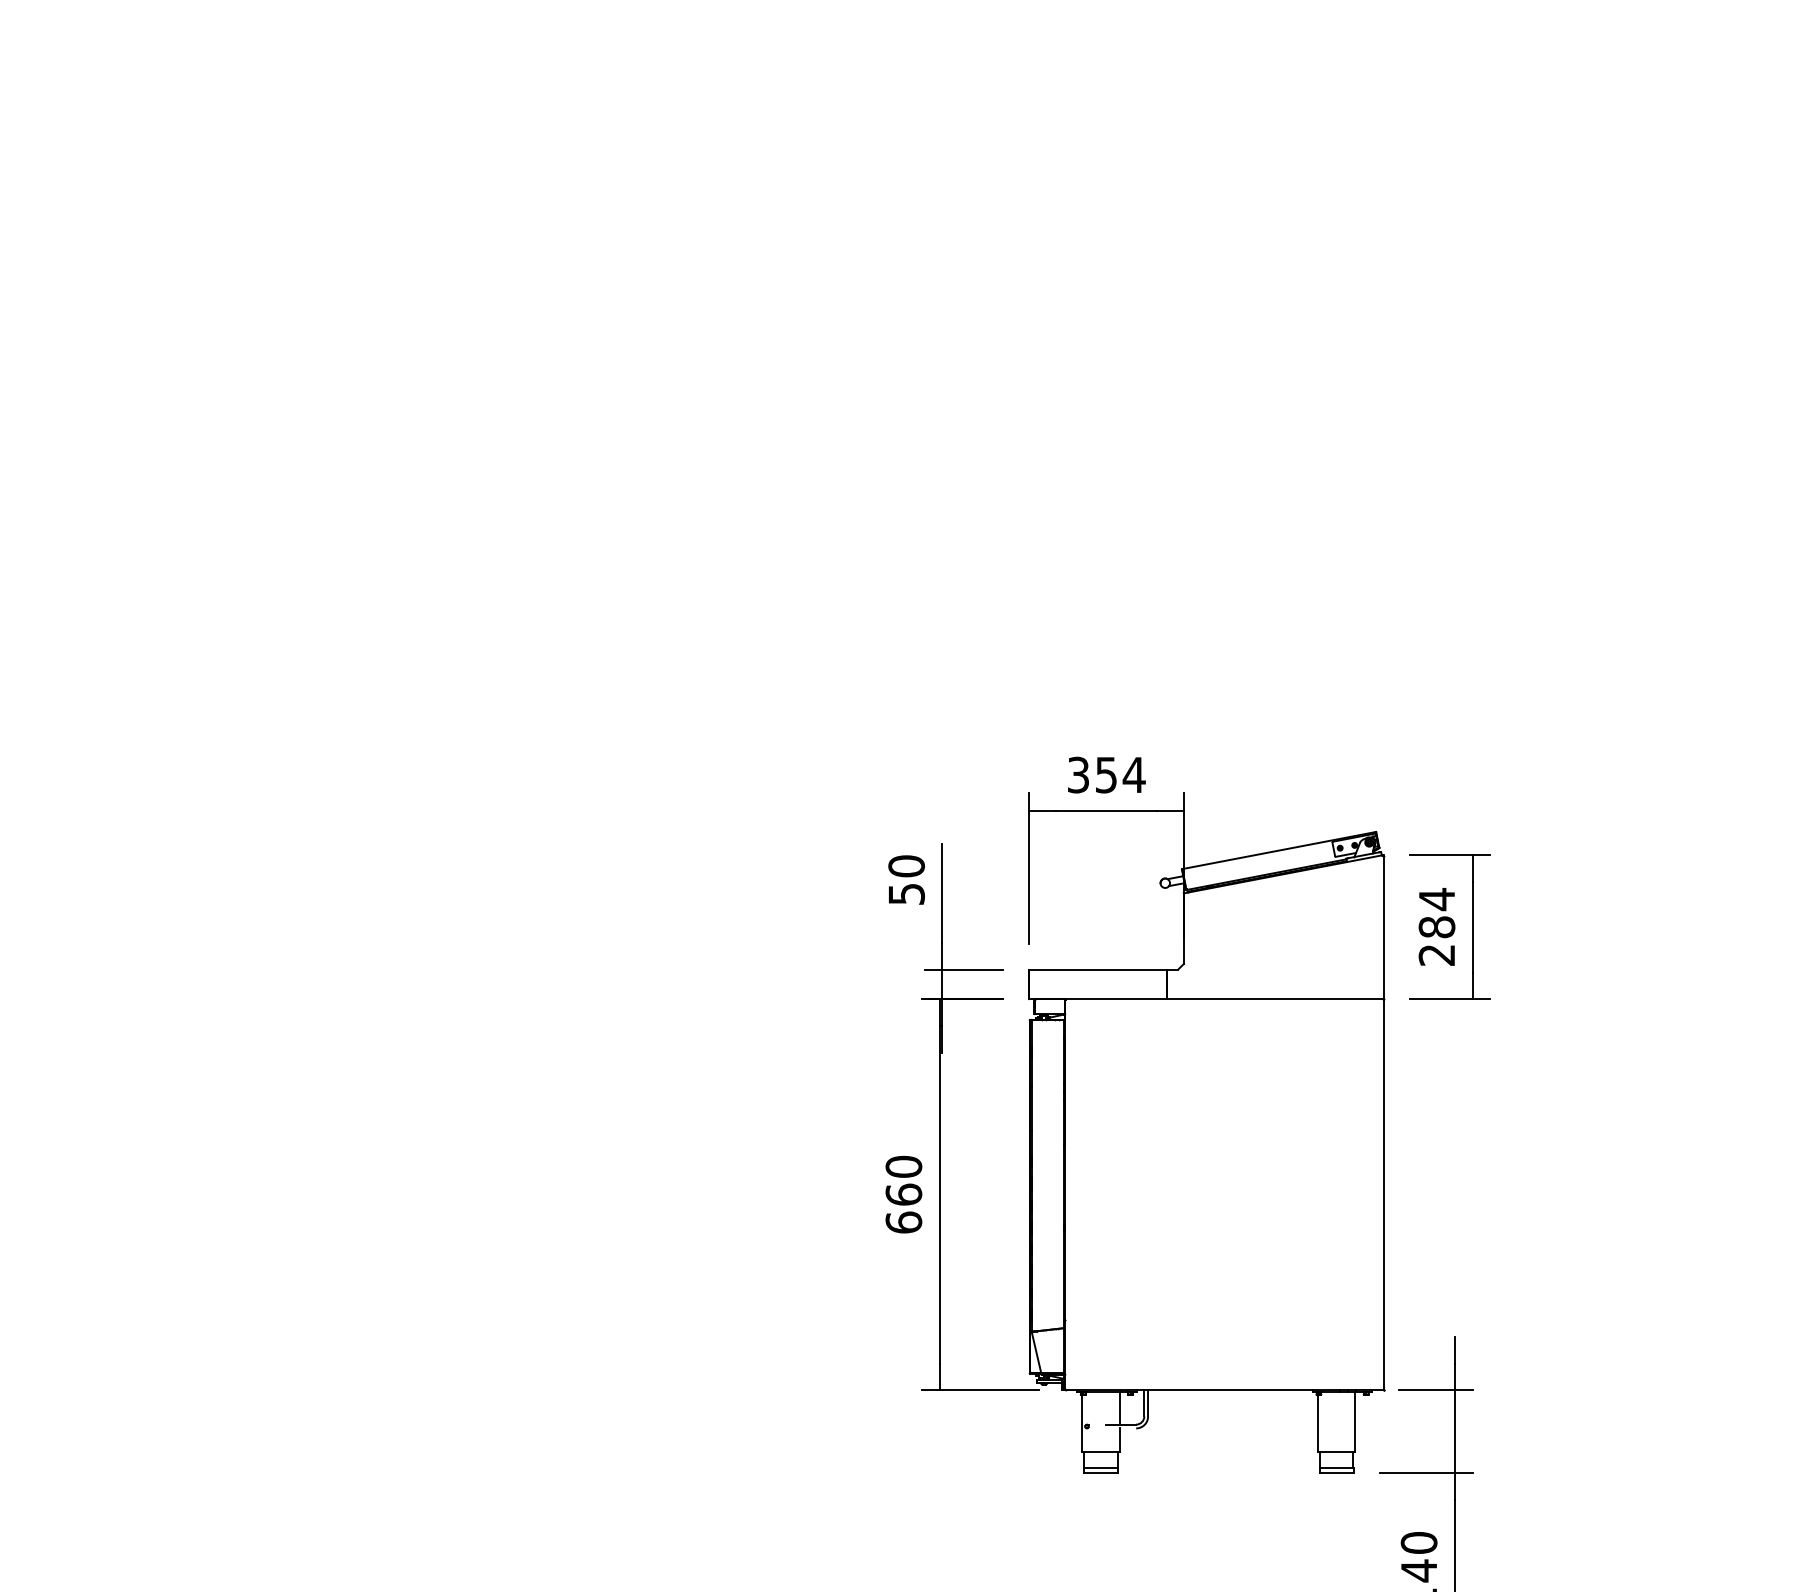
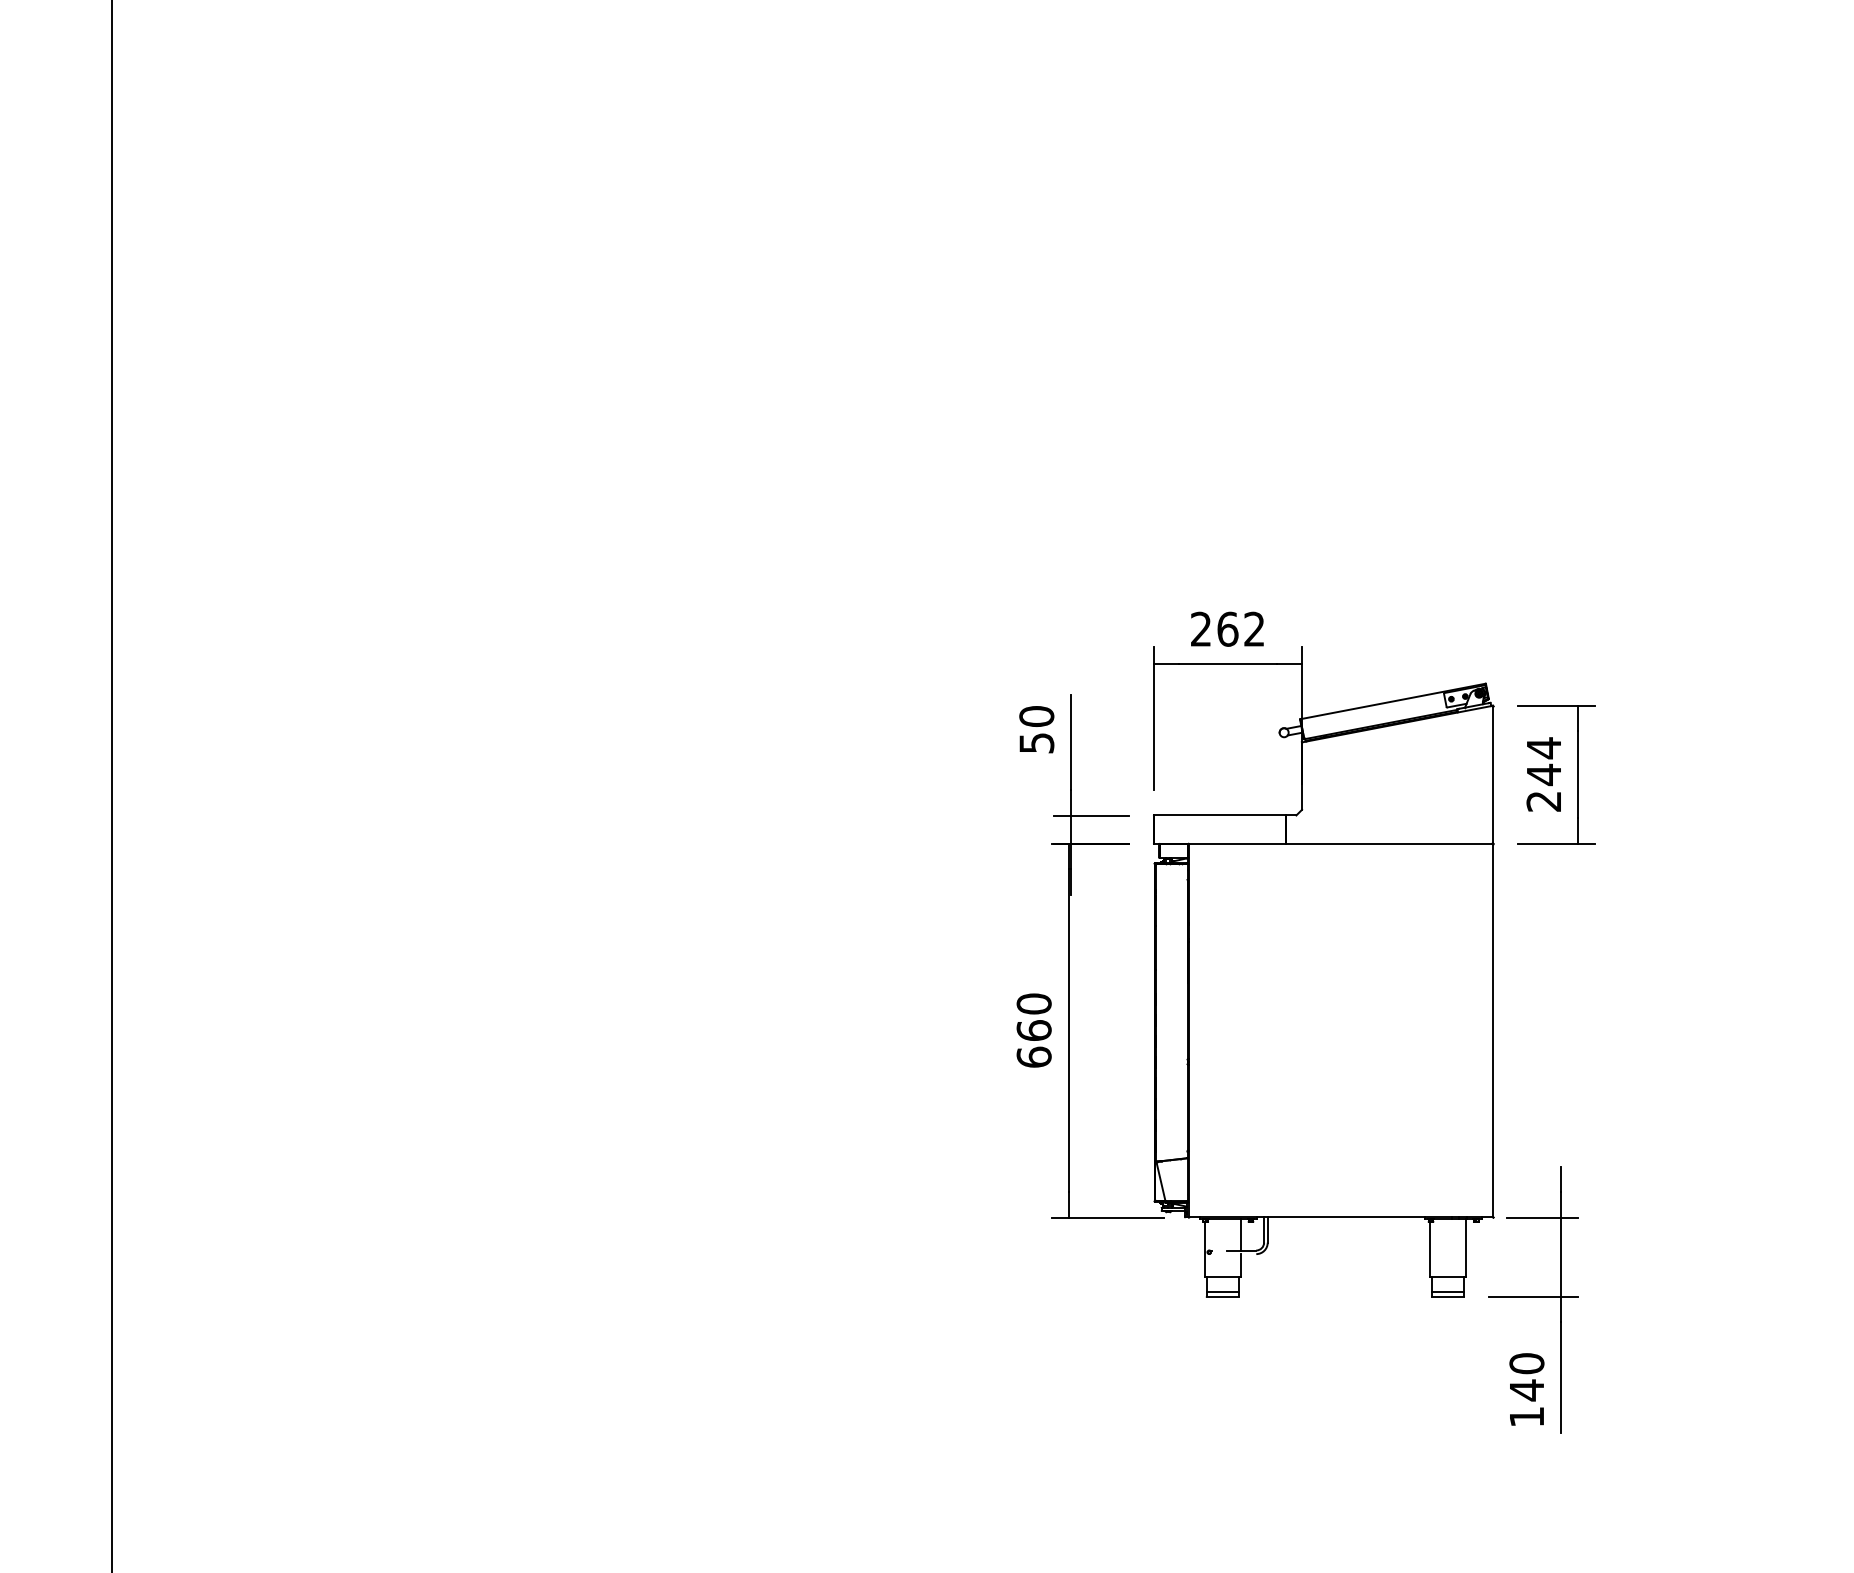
text: (1107, 774) -> (1228, 628), 354 -> 262
text: (1436, 926) -> (1543, 774), 284 -> 244

